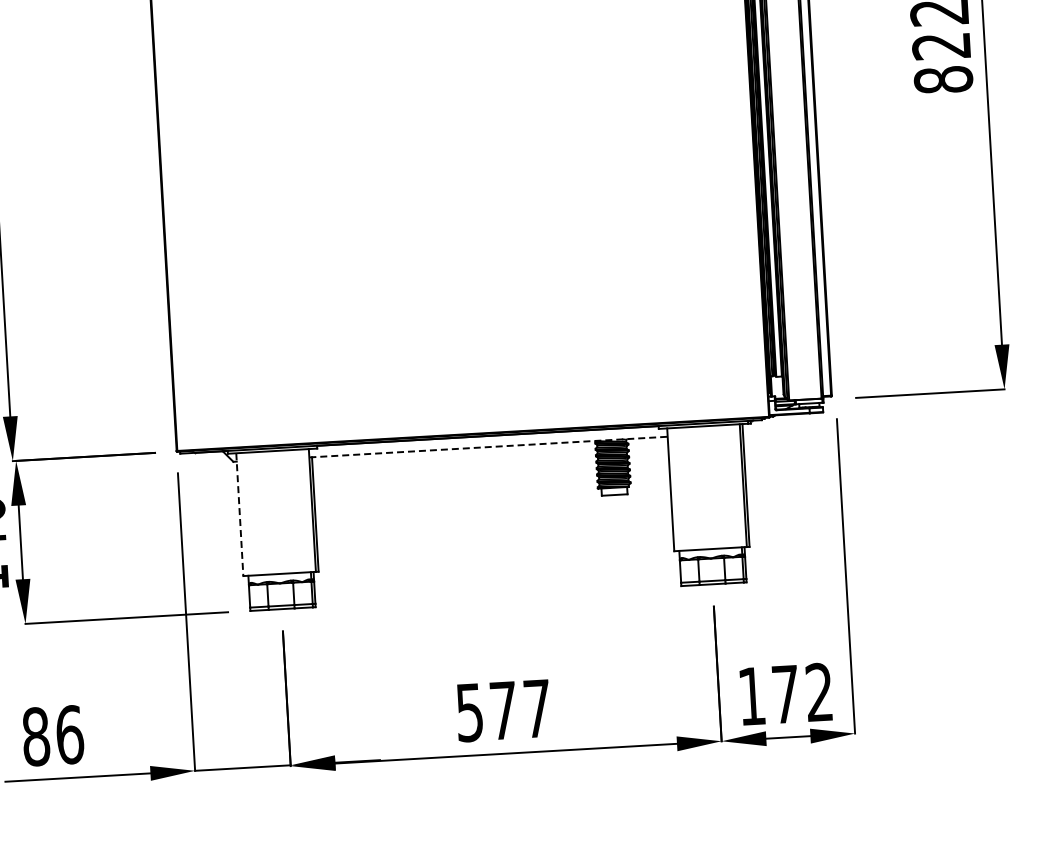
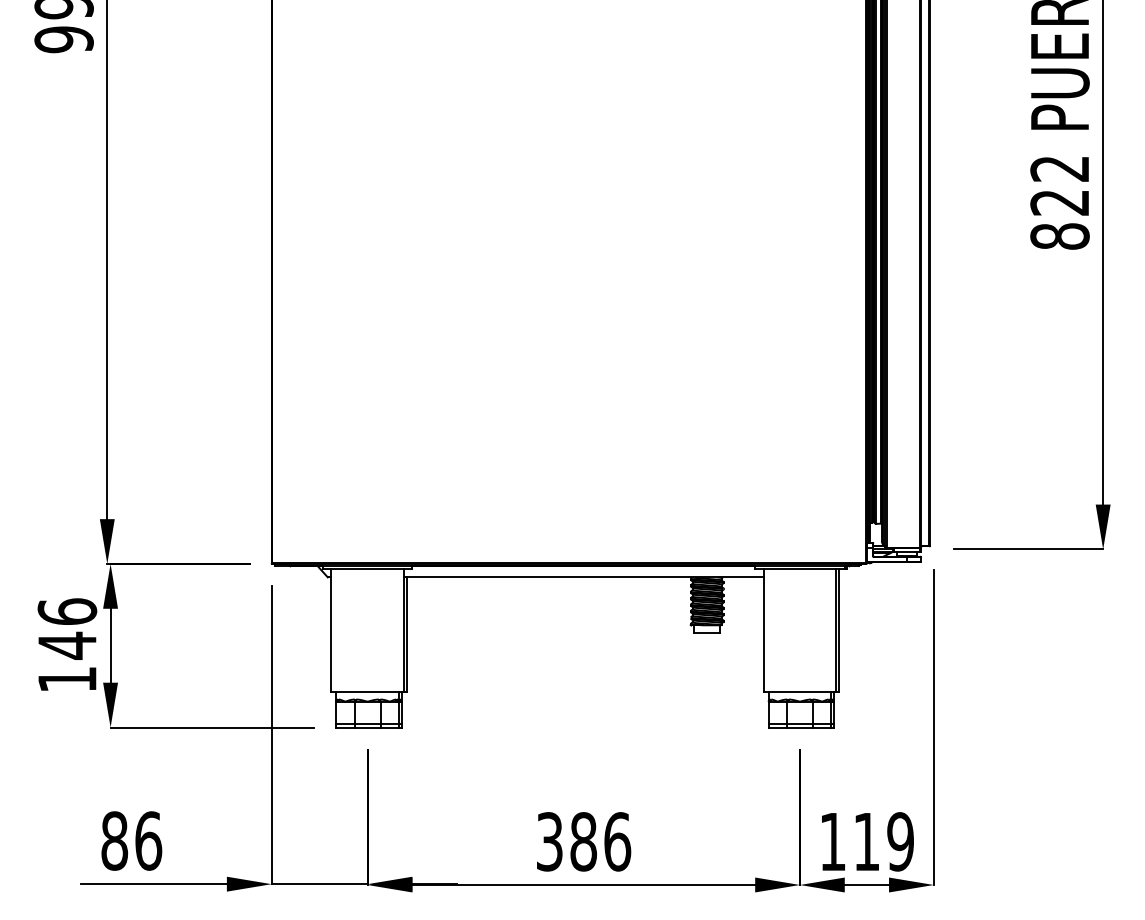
line: (488, 447) -> (583, 577), dashed -> solid
line: (240, 514) -> (331, 630), dashed -> solid
text: (802, 693) -> (883, 841), 172 -> 119
text: (504, 710) -> (584, 841), 577 -> 386

